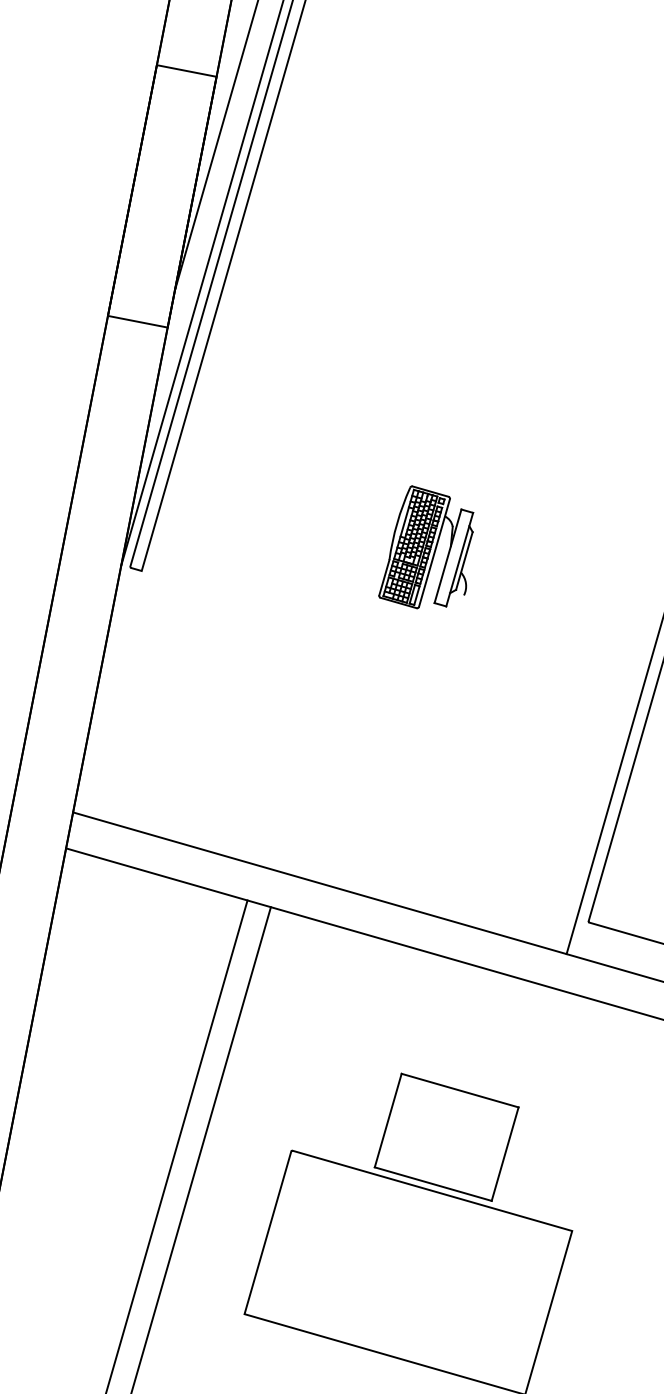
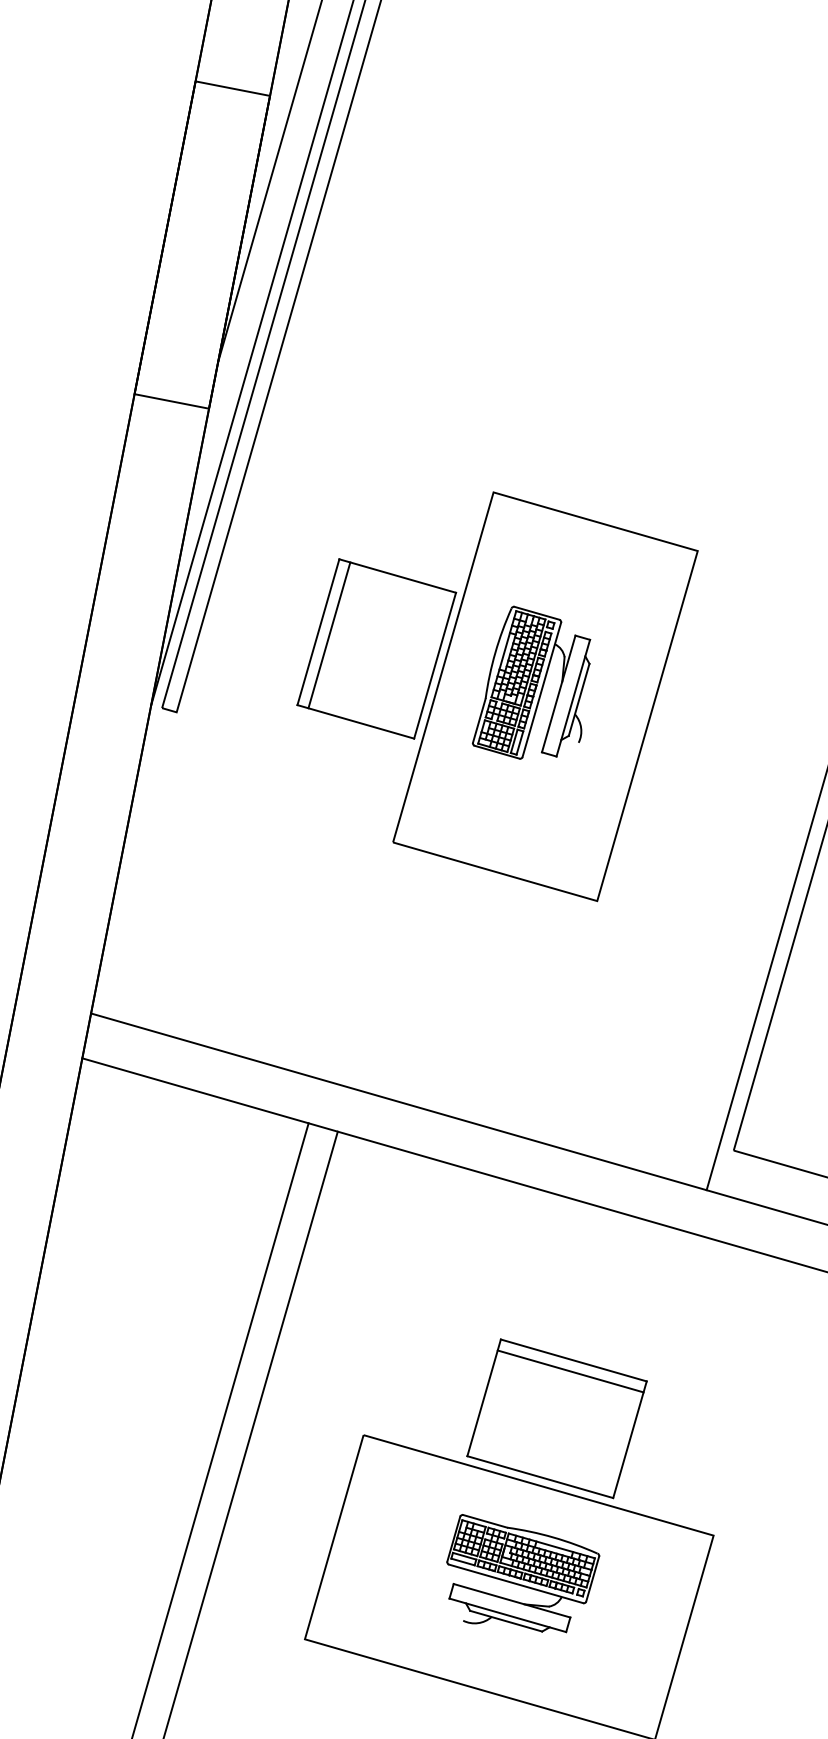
part: (398, 558) -> (497, 696), added
line: (457, 1099) -> (570, 1371), added
part: (419, 1261) -> (523, 1573), added

